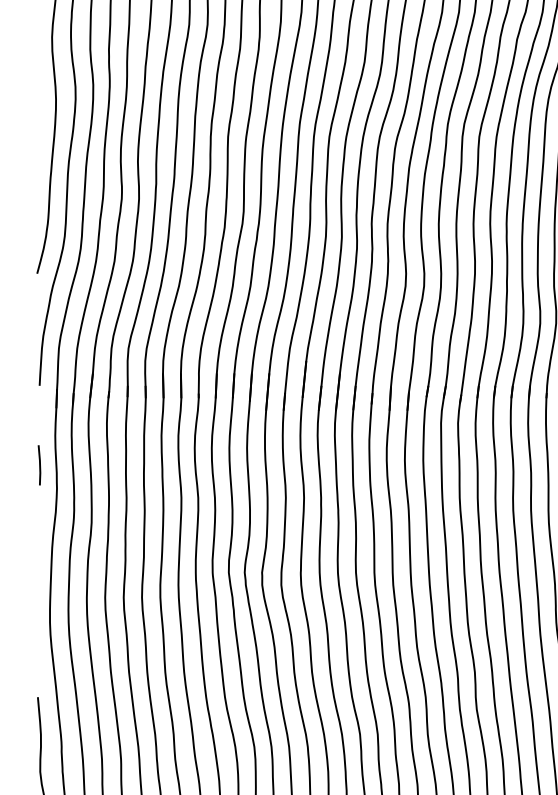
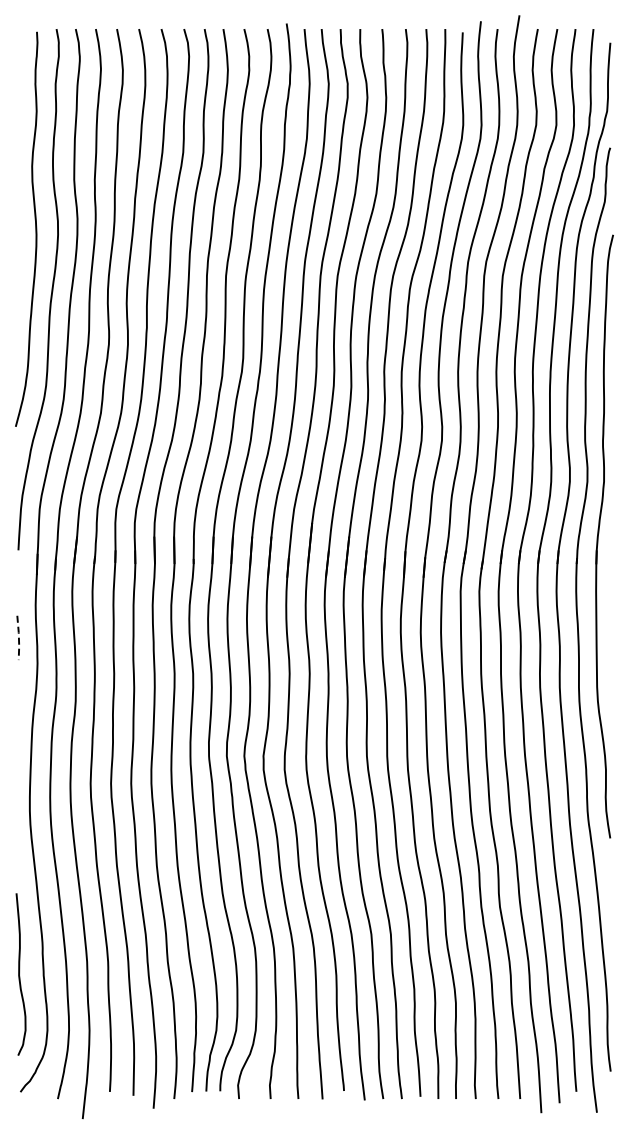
line: (39, 465) -> (18, 638), solid -> dashed

